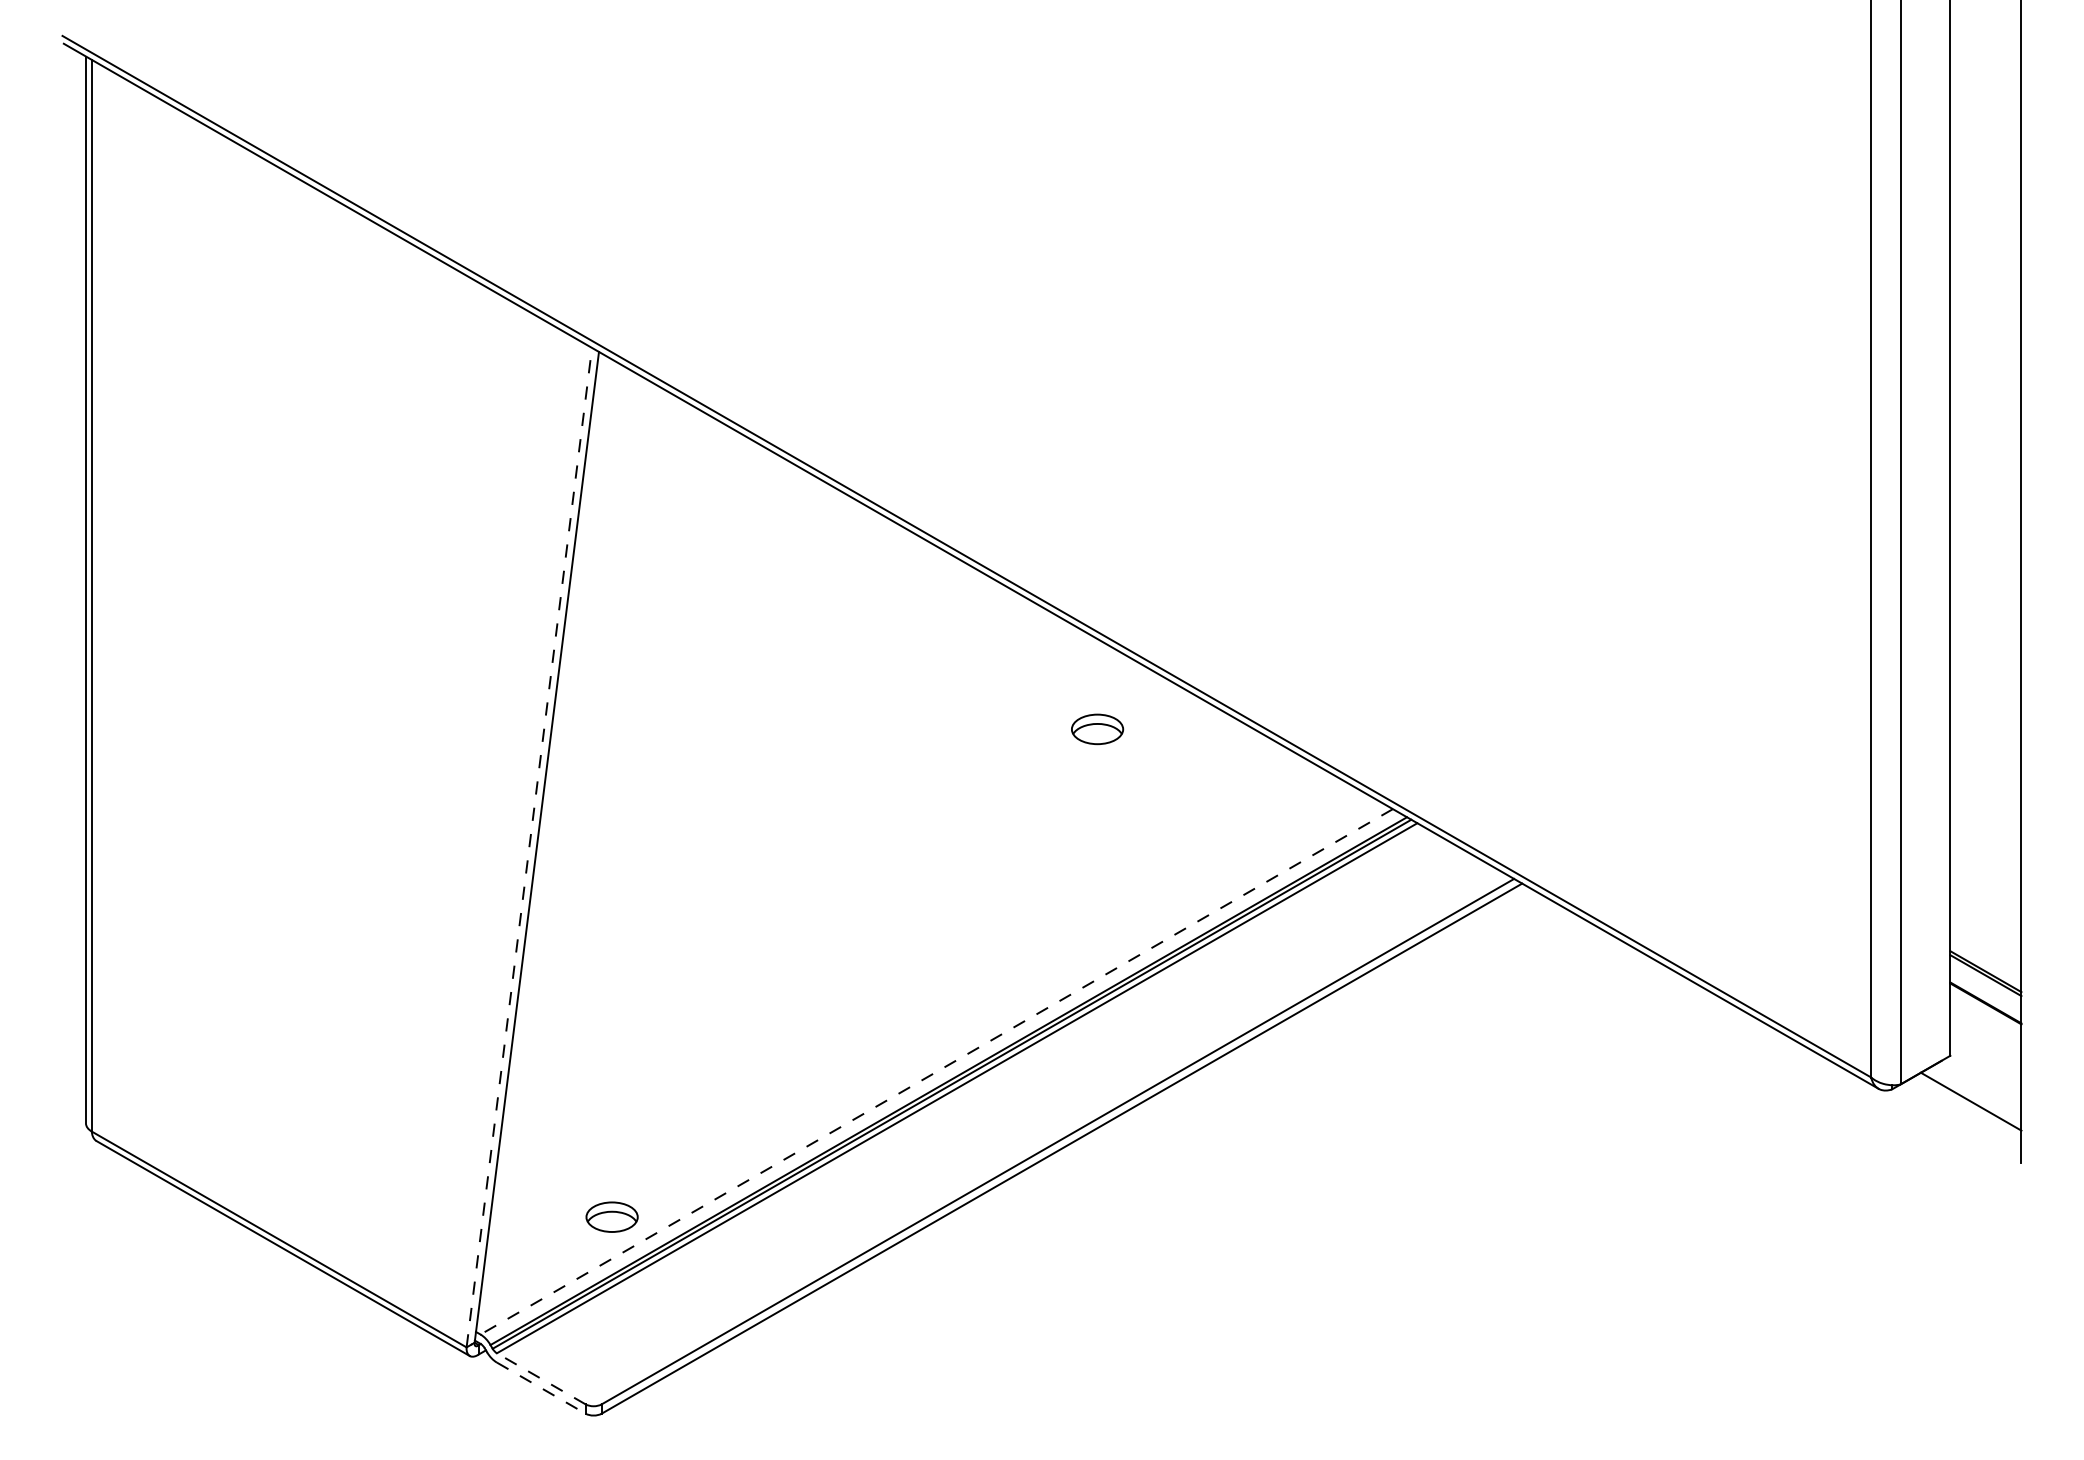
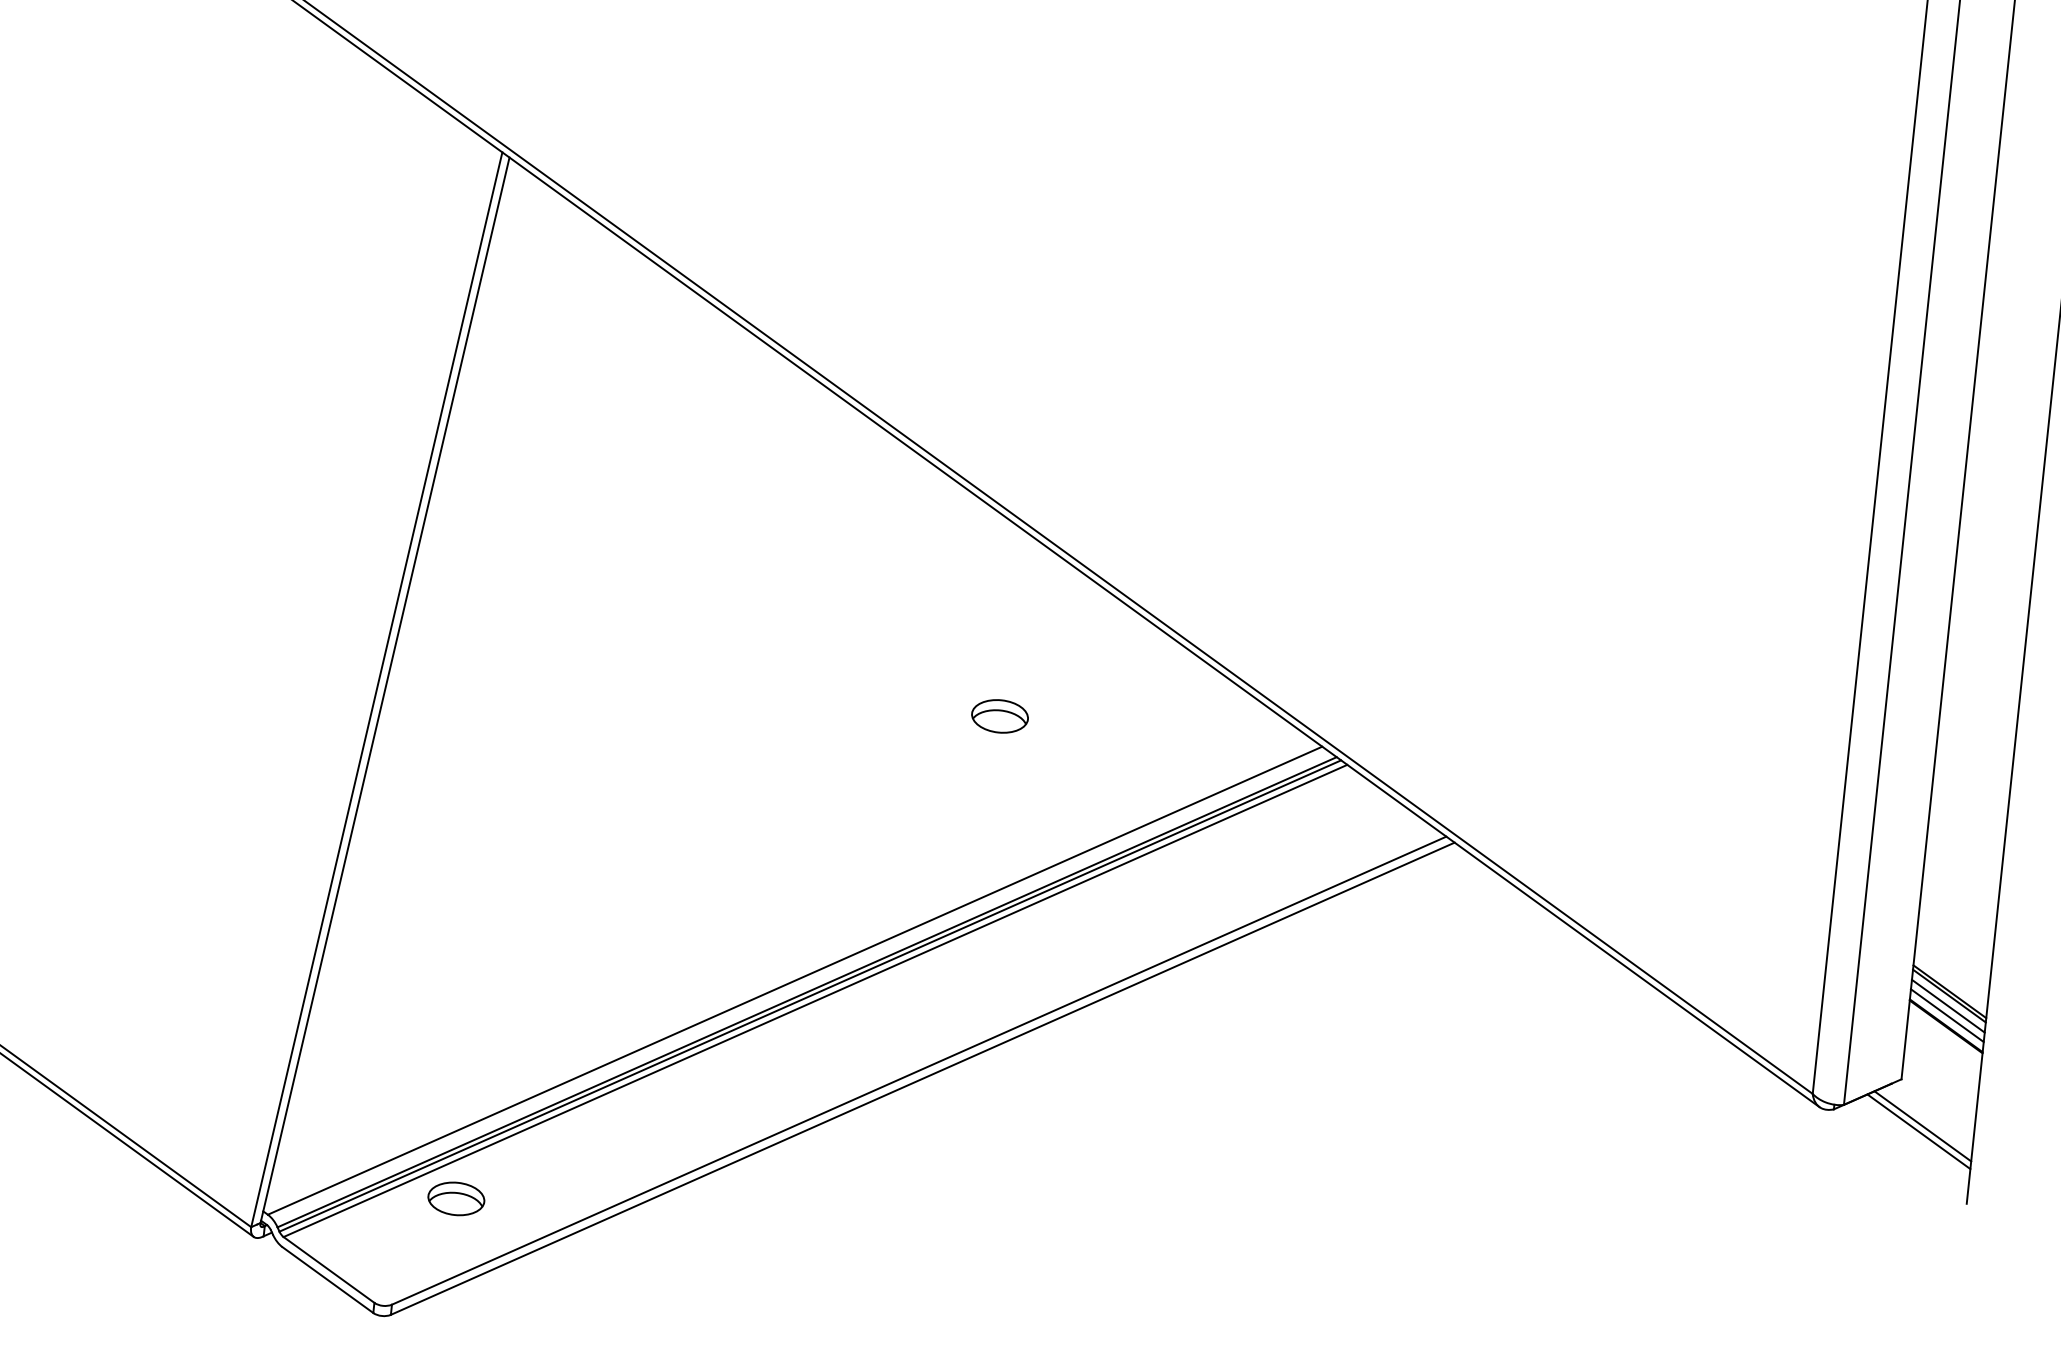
part: (1097, 729) -> (999, 716), moved
line: (529, 847) -> (377, 689), dashed -> solid
line: (1985, 984) -> (1947, 1005), added
line: (1985, 993) -> (1946, 1015), added
line: (936, 1072) -> (794, 981), dashed -> solid
line: (1974, 1096) -> (1923, 1126), added
part: (611, 1216) -> (455, 1198), moved
line: (540, 1378) -> (328, 1269), dashed -> solid
line: (541, 1388) -> (328, 1280), dashed -> solid

